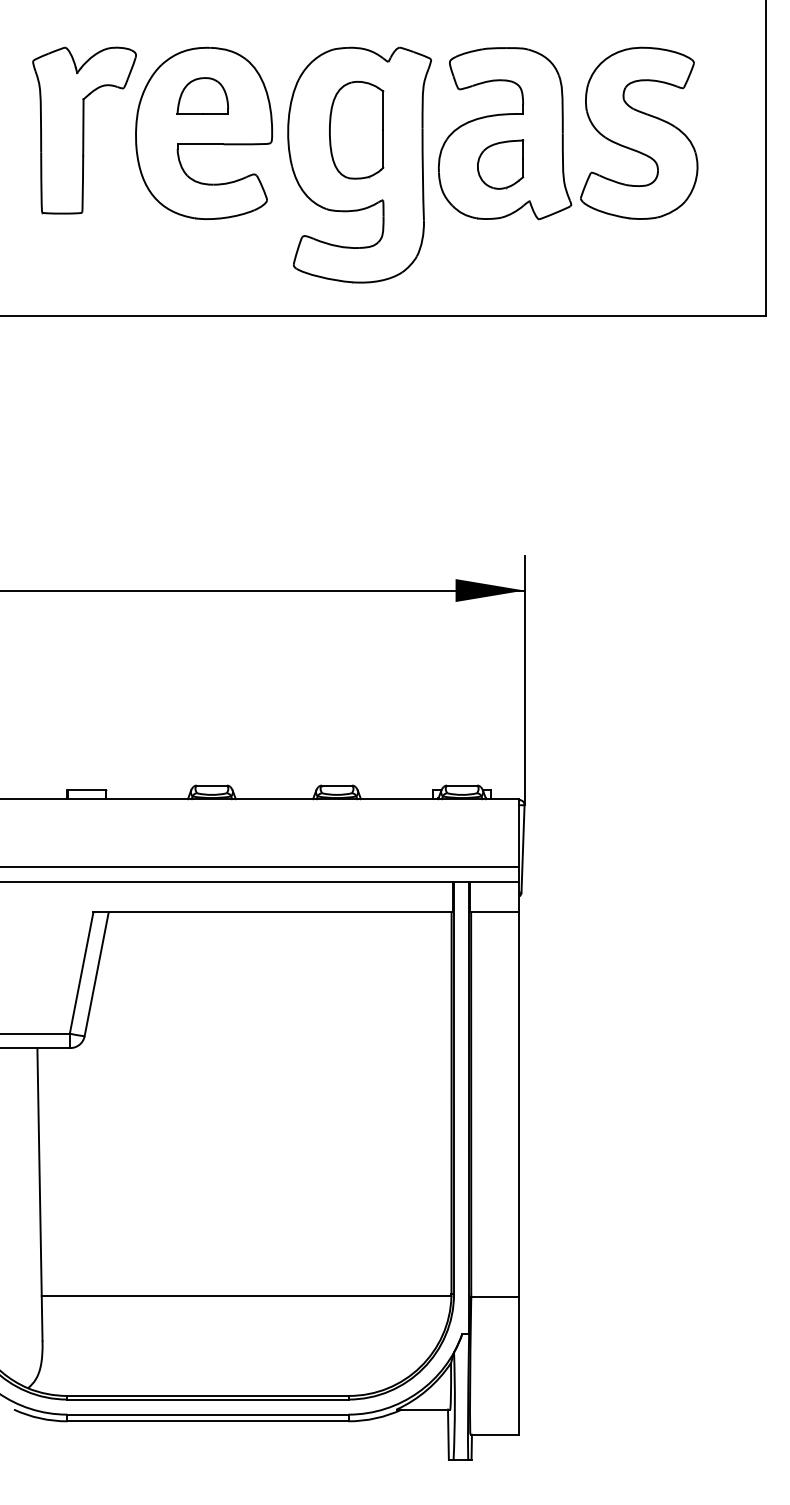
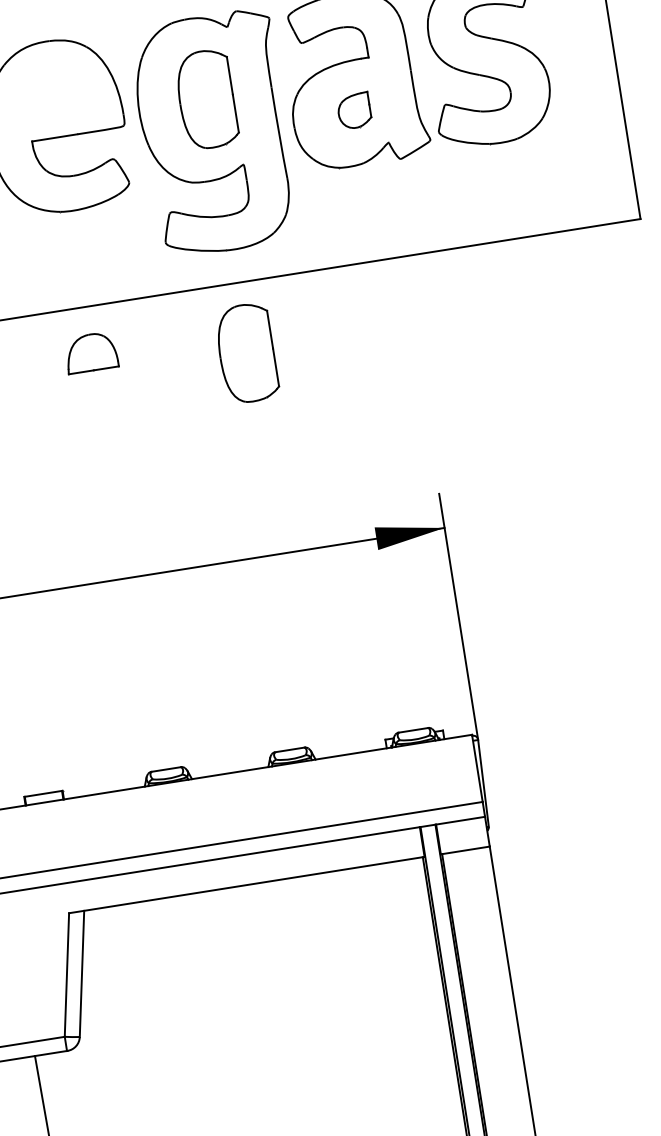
part: (202, 95) -> (90, 352), moved
part: (500, 164) -> (354, 110), size x0.7
part: (356, 387) -> (246, 353), added

